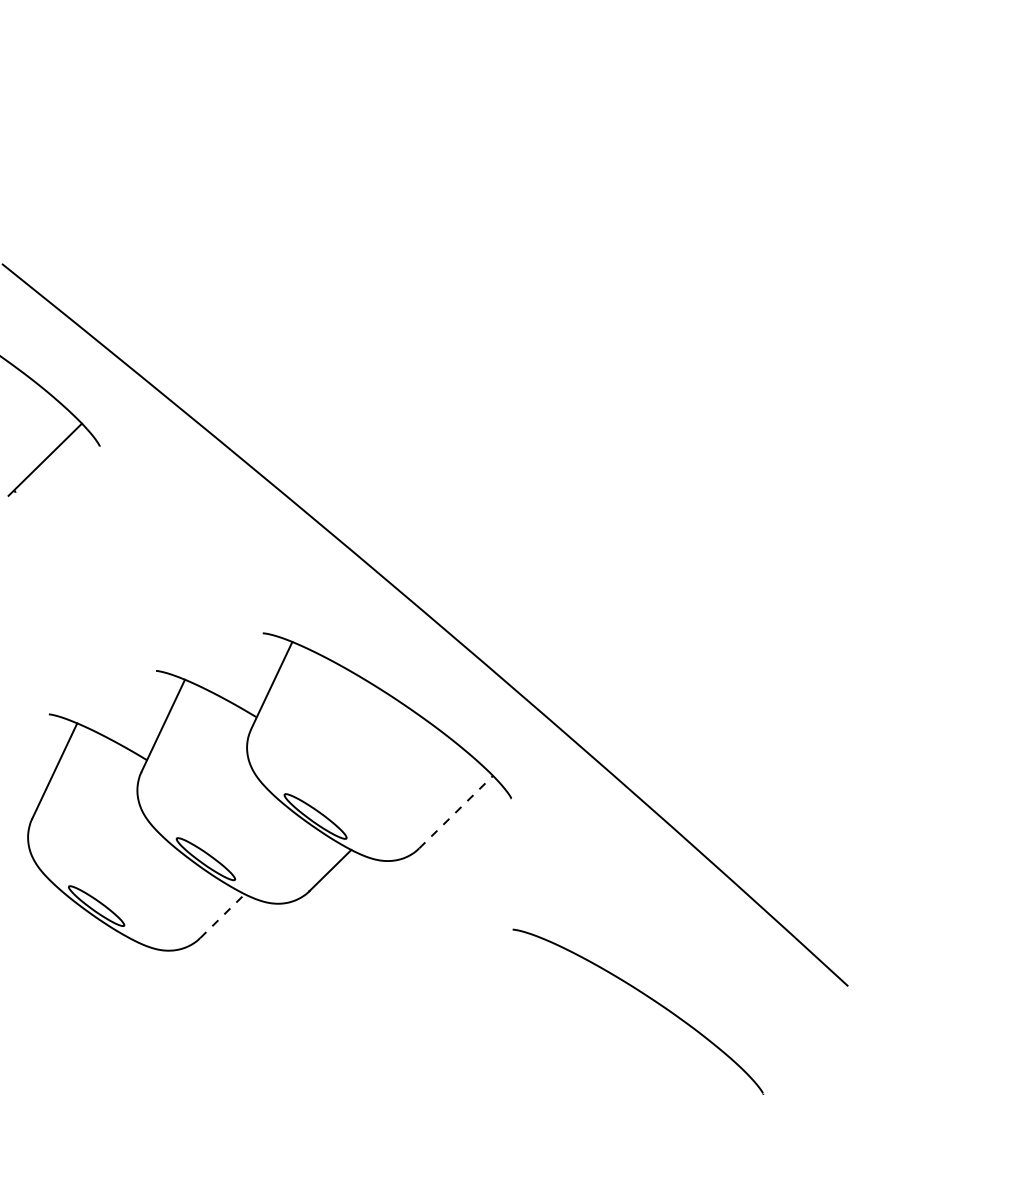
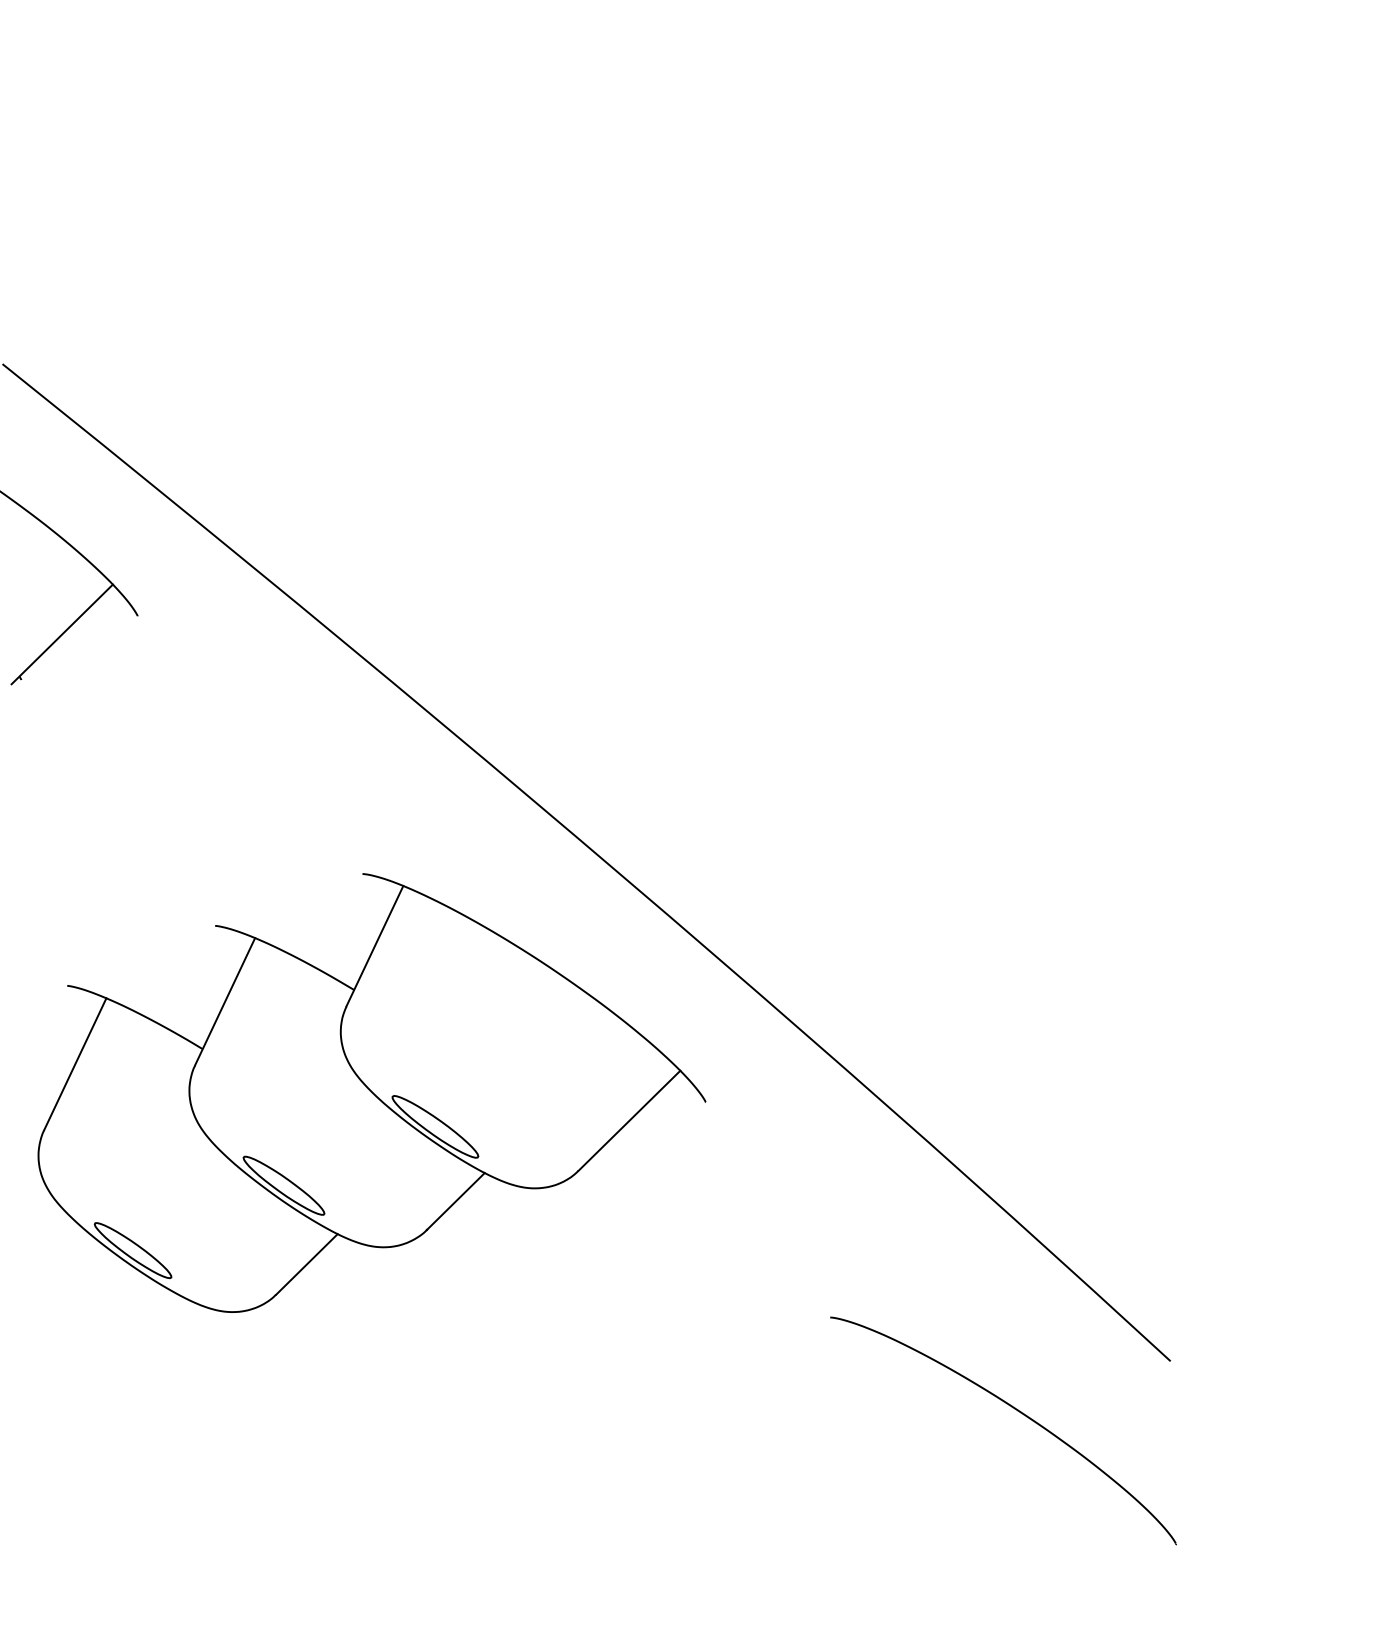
line: (456, 812) -> (629, 1121), dashed -> solid
line: (222, 915) -> (306, 1263), dashed -> solid
curve: (647, 997) -> (1016, 1411), moved

